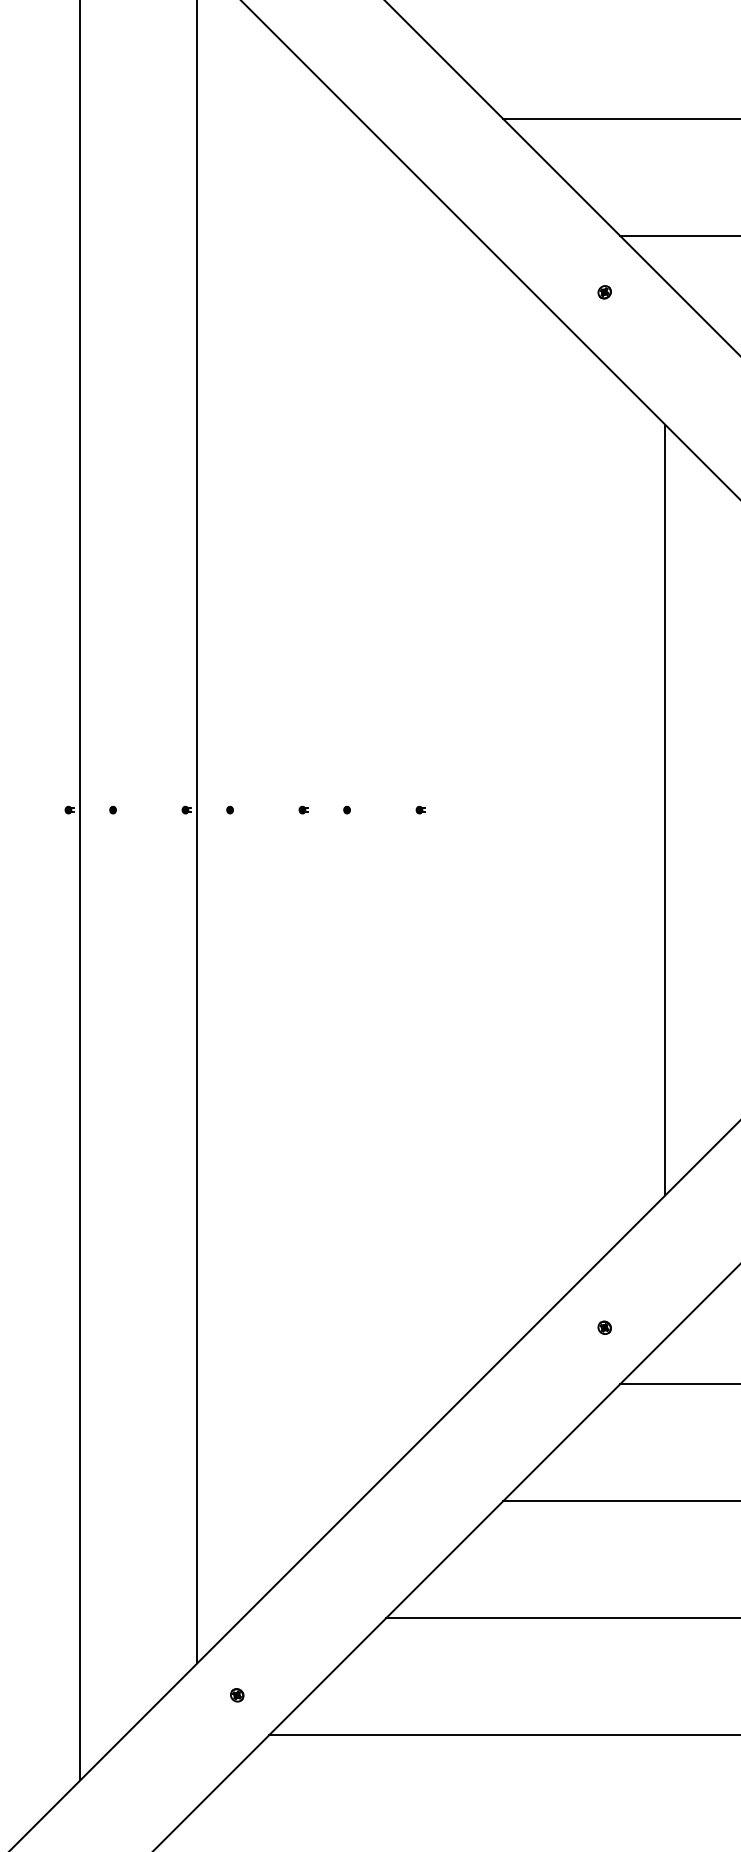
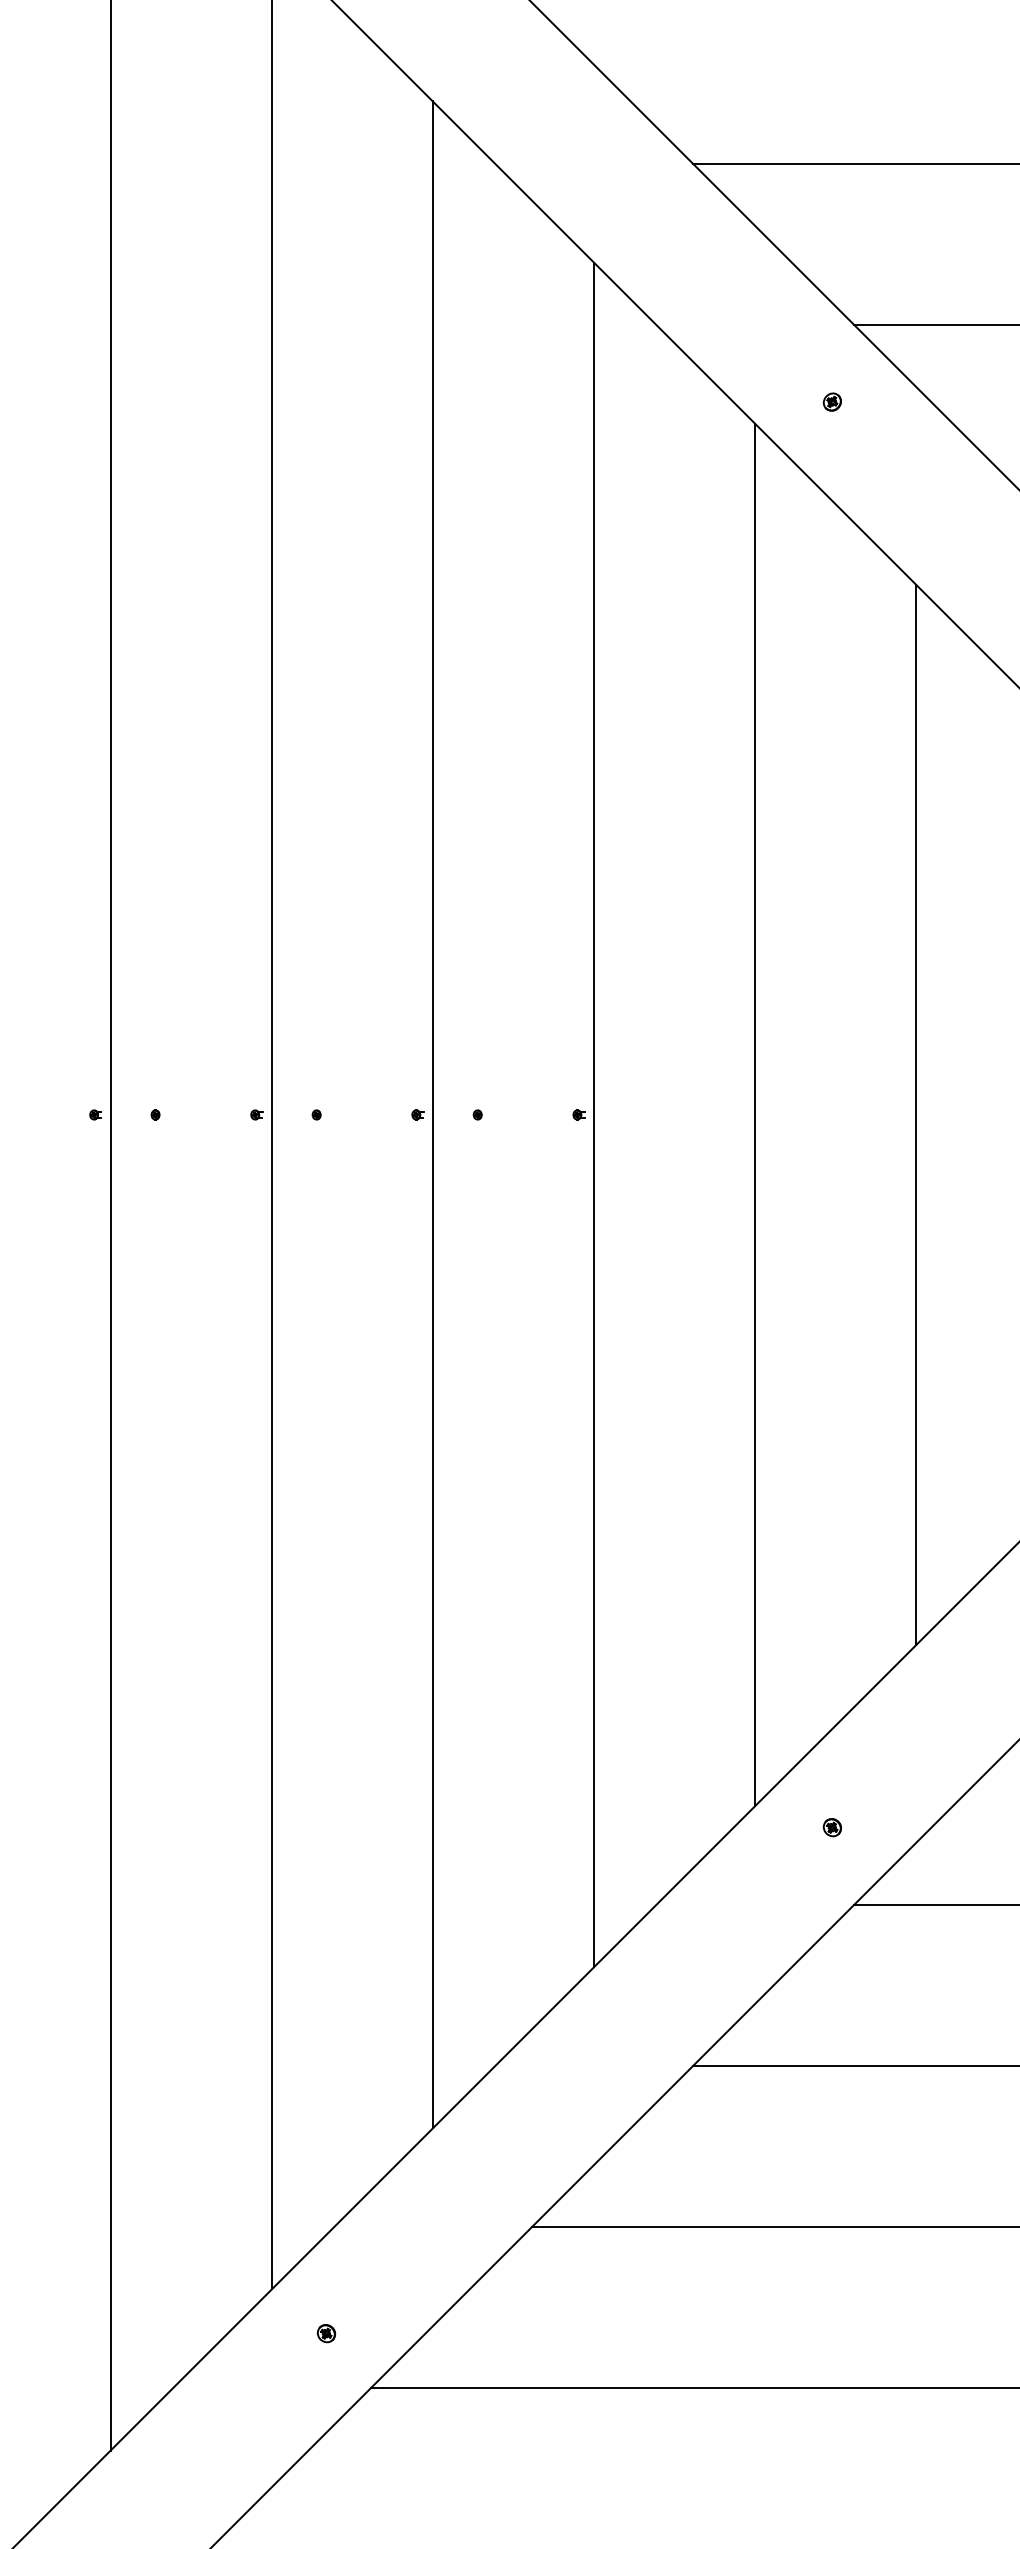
line: (314, 809) -> (432, 1114), added
line: (431, 809) -> (593, 1114), added
line: (548, 809) -> (755, 1114), added

